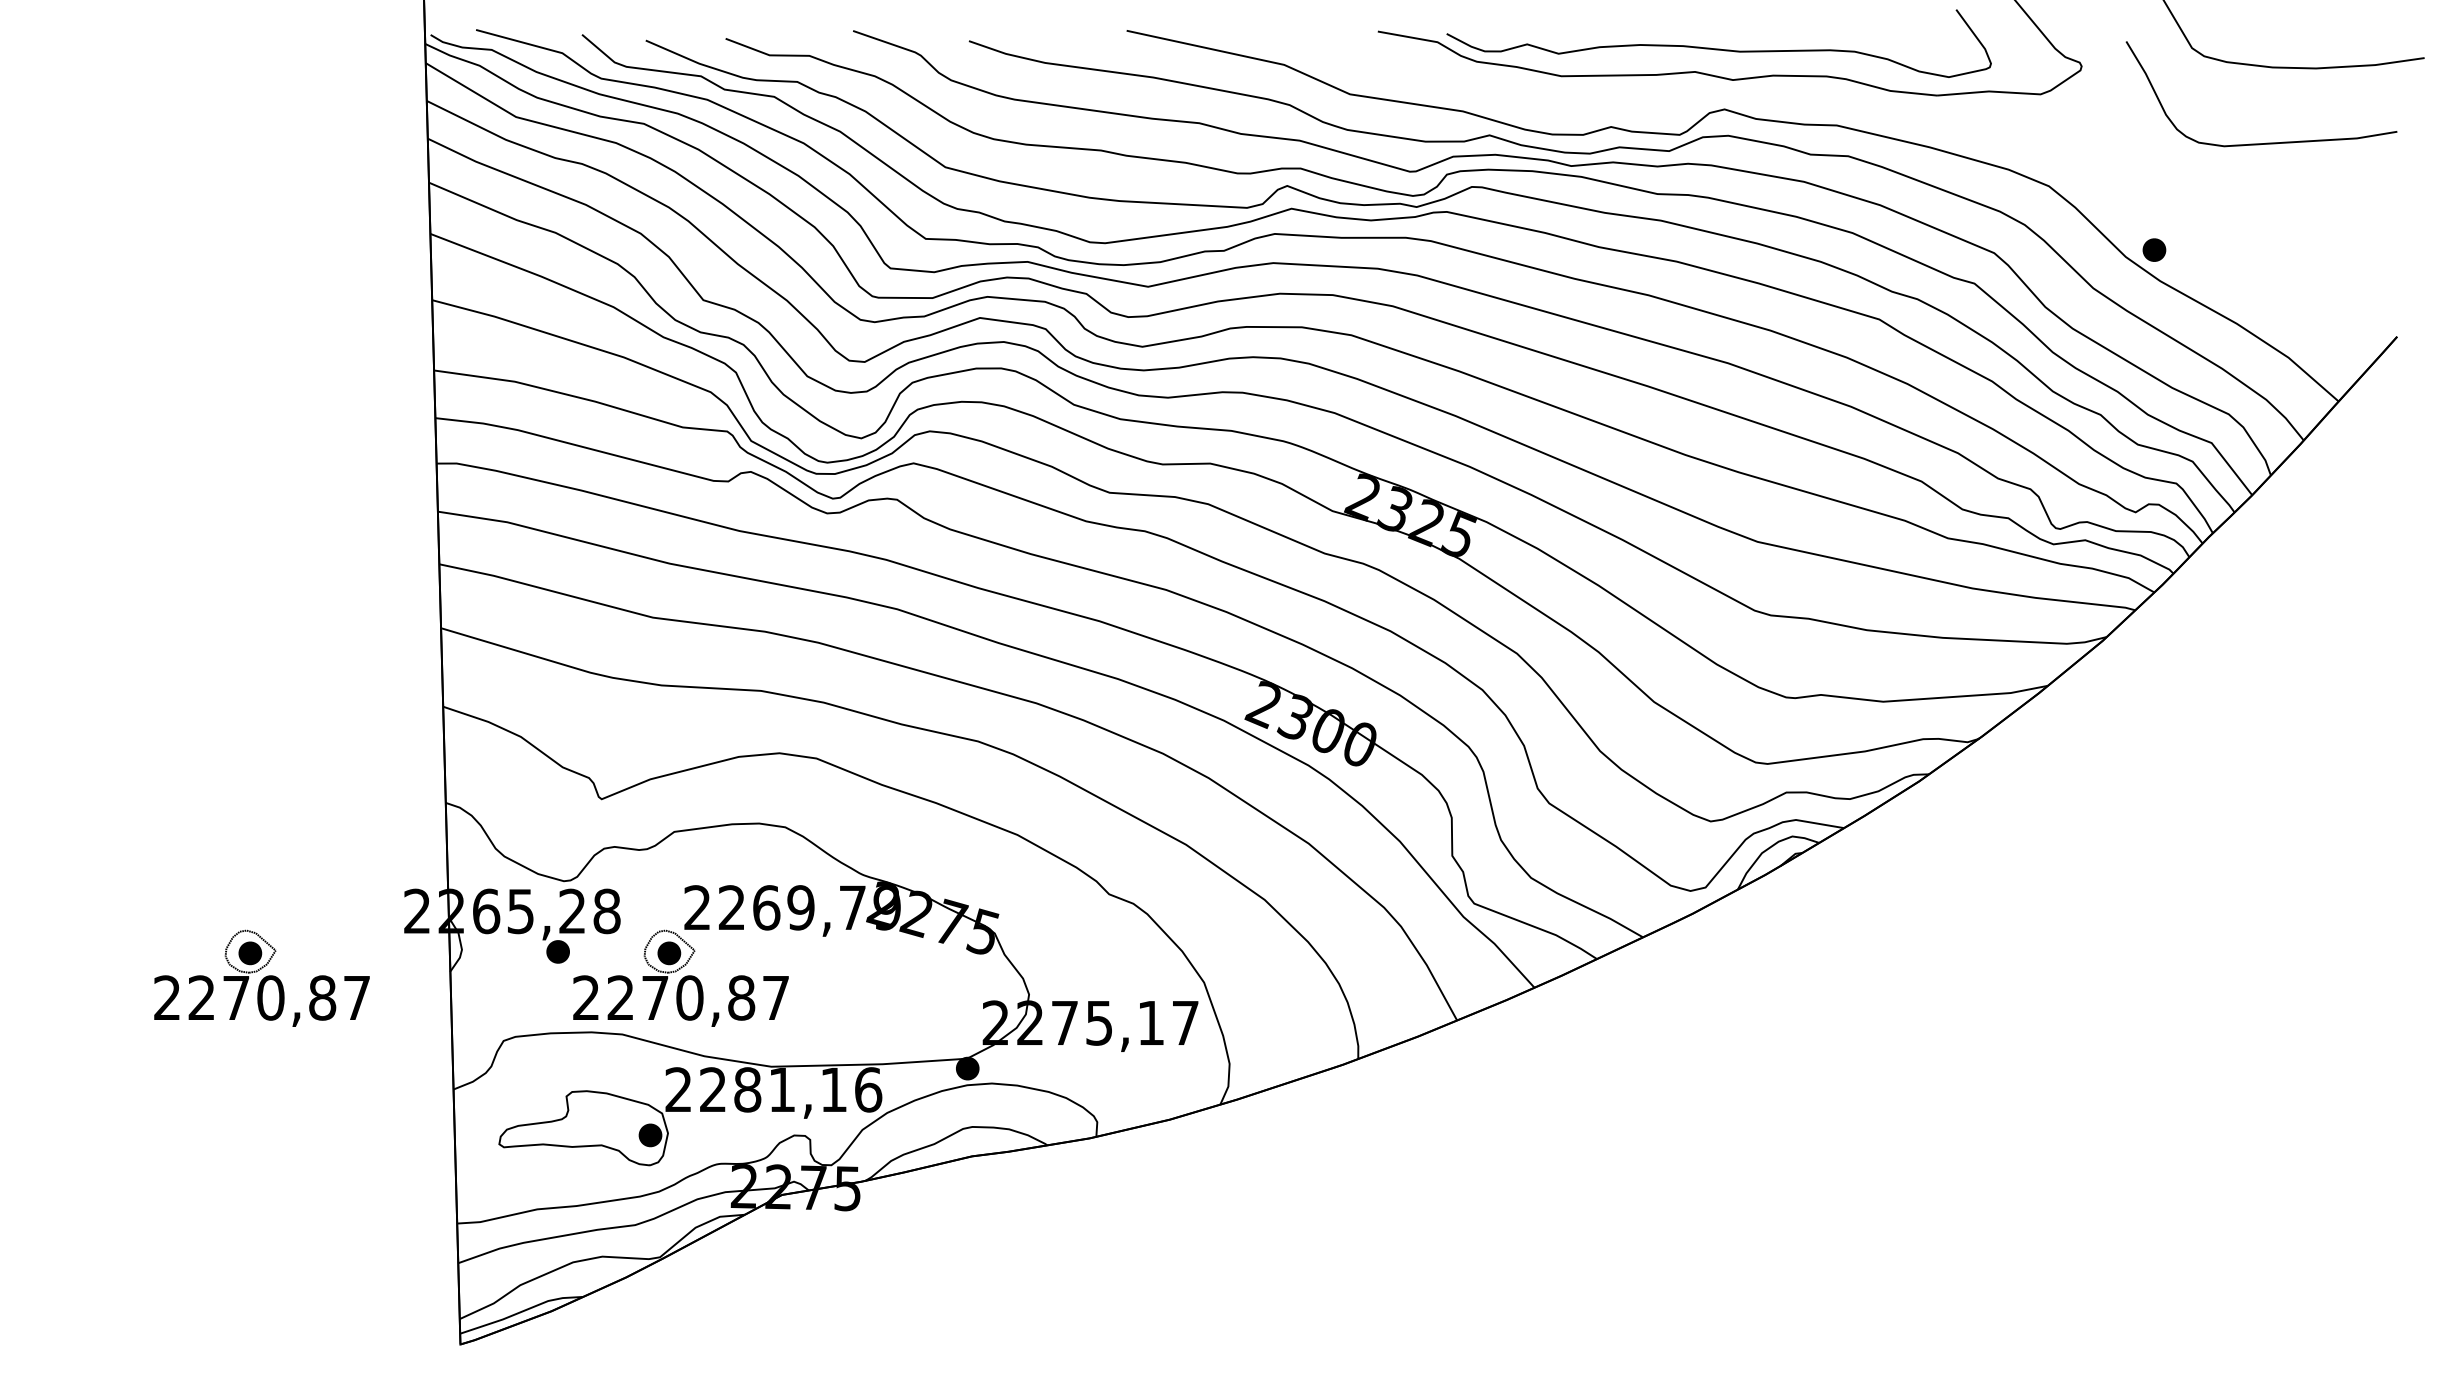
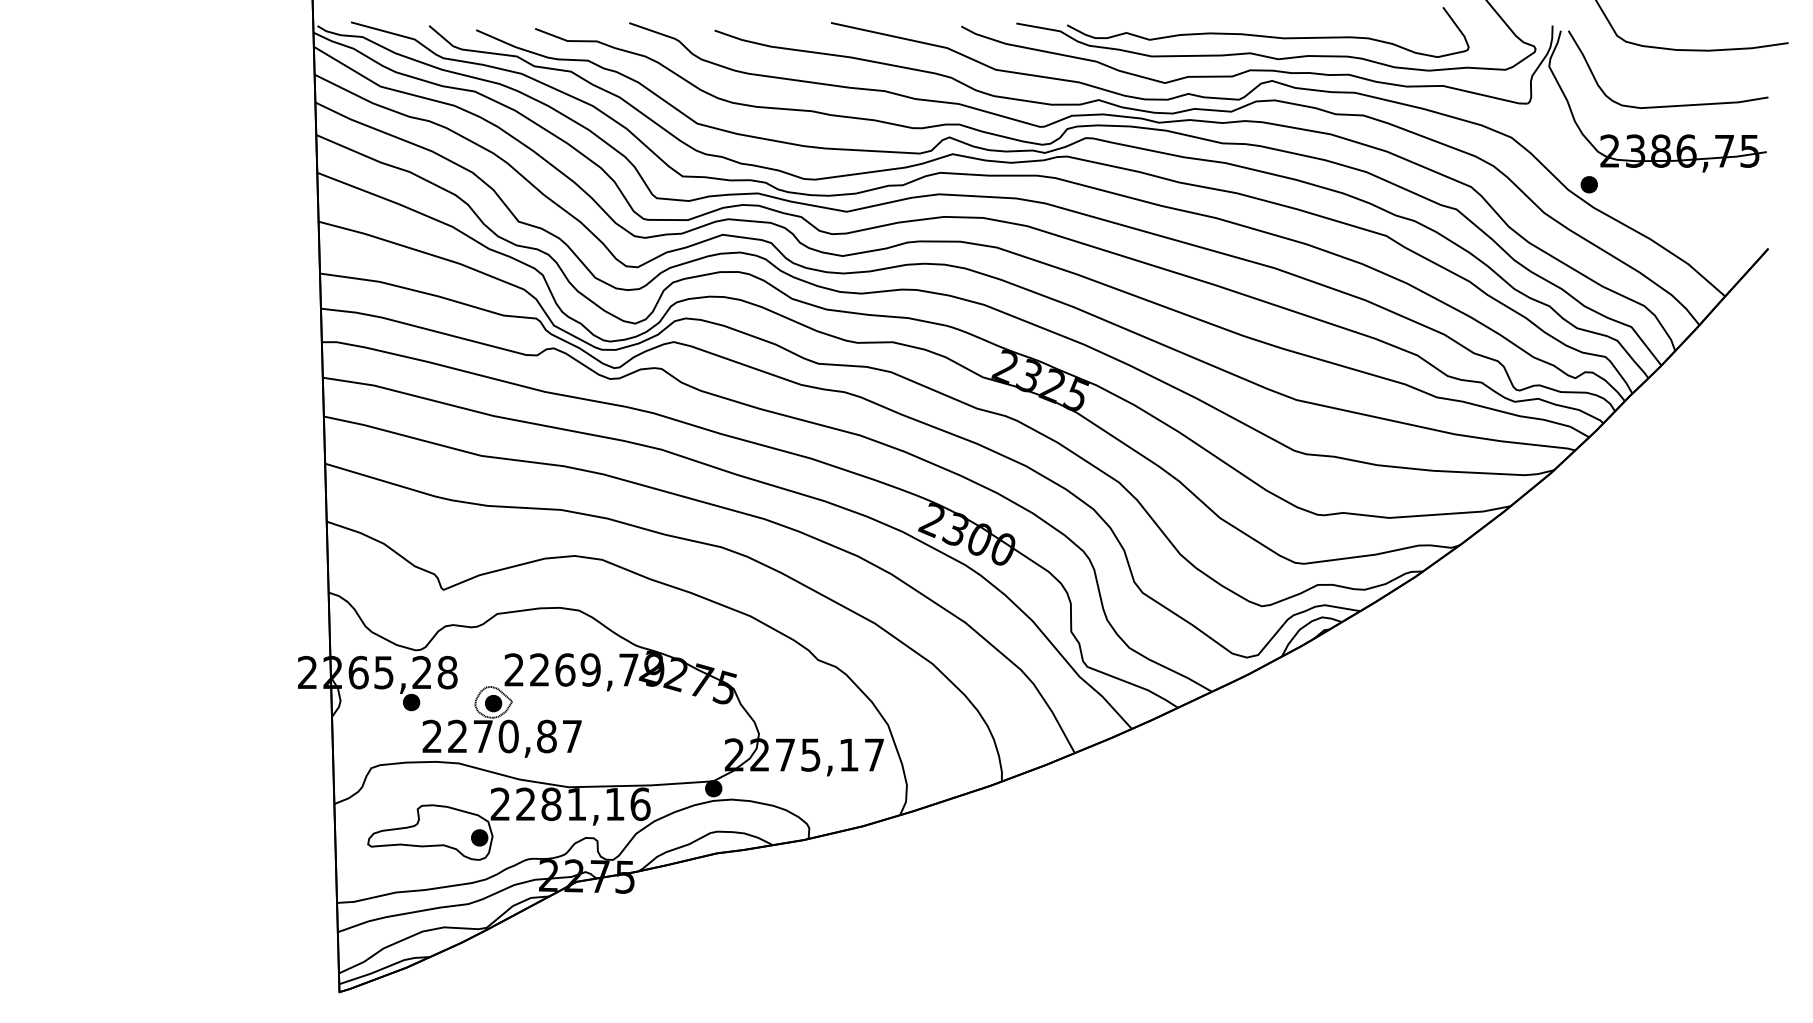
part: (1856, 109) -> (1369, 80), added
part: (261, 977) -> (192, 721), removed

